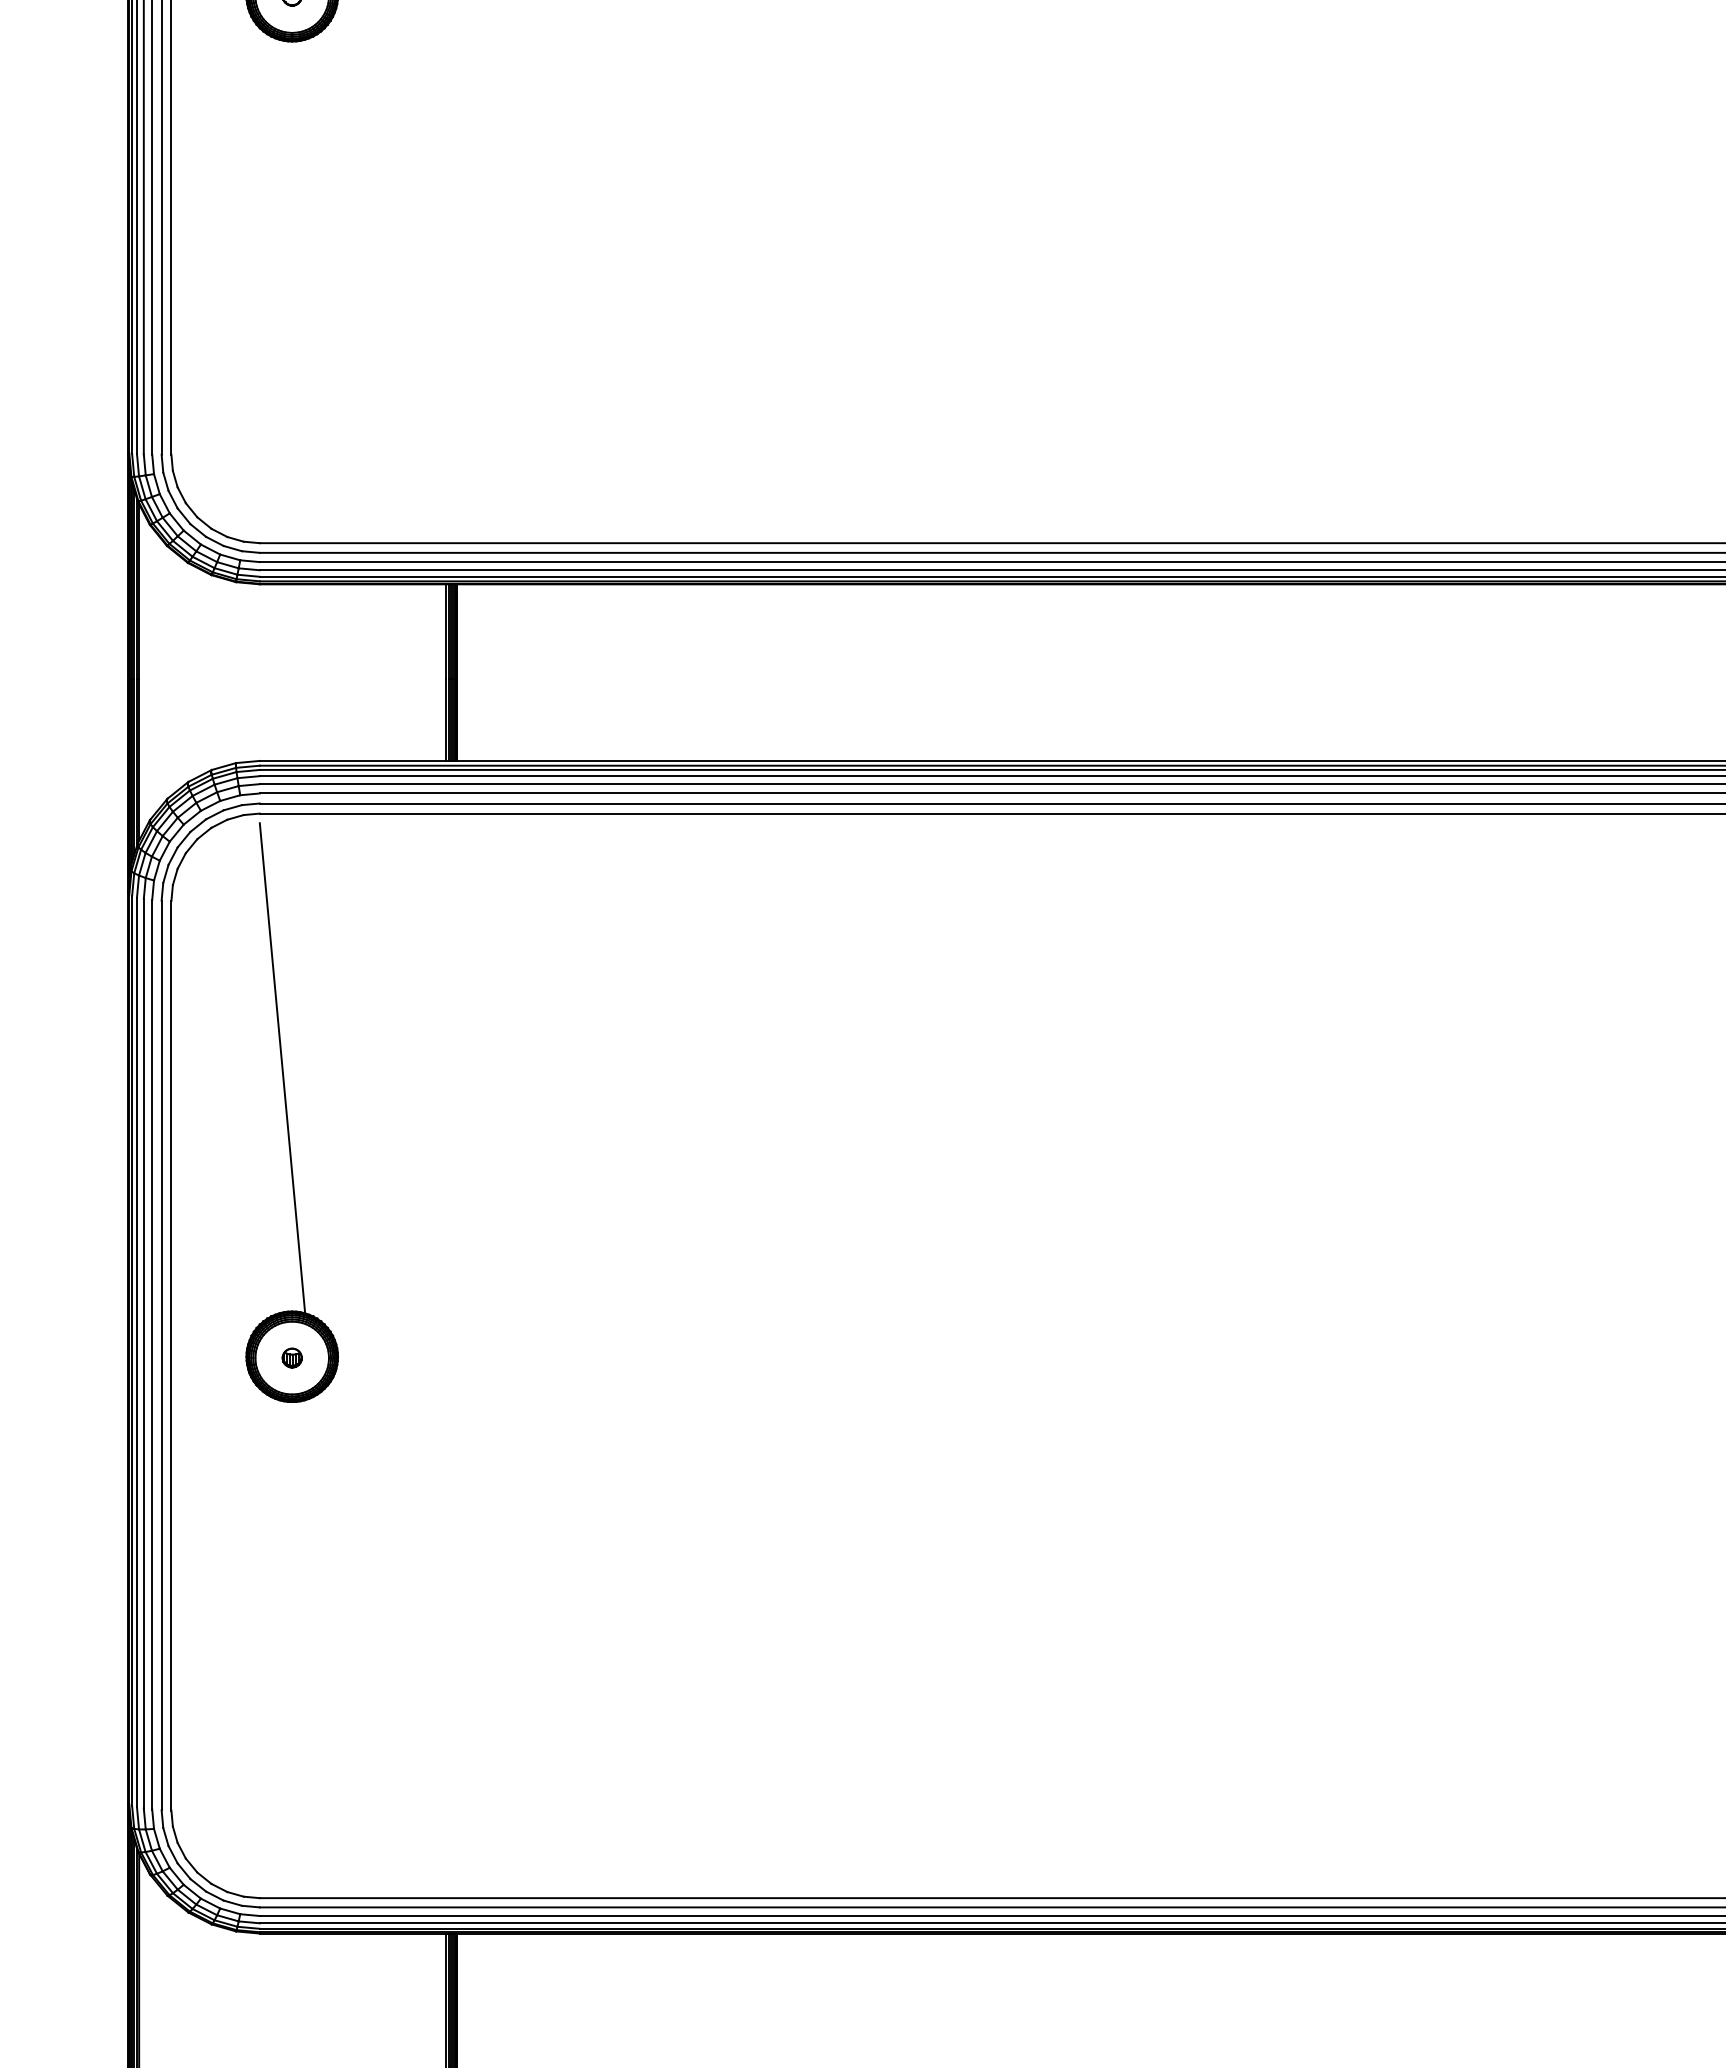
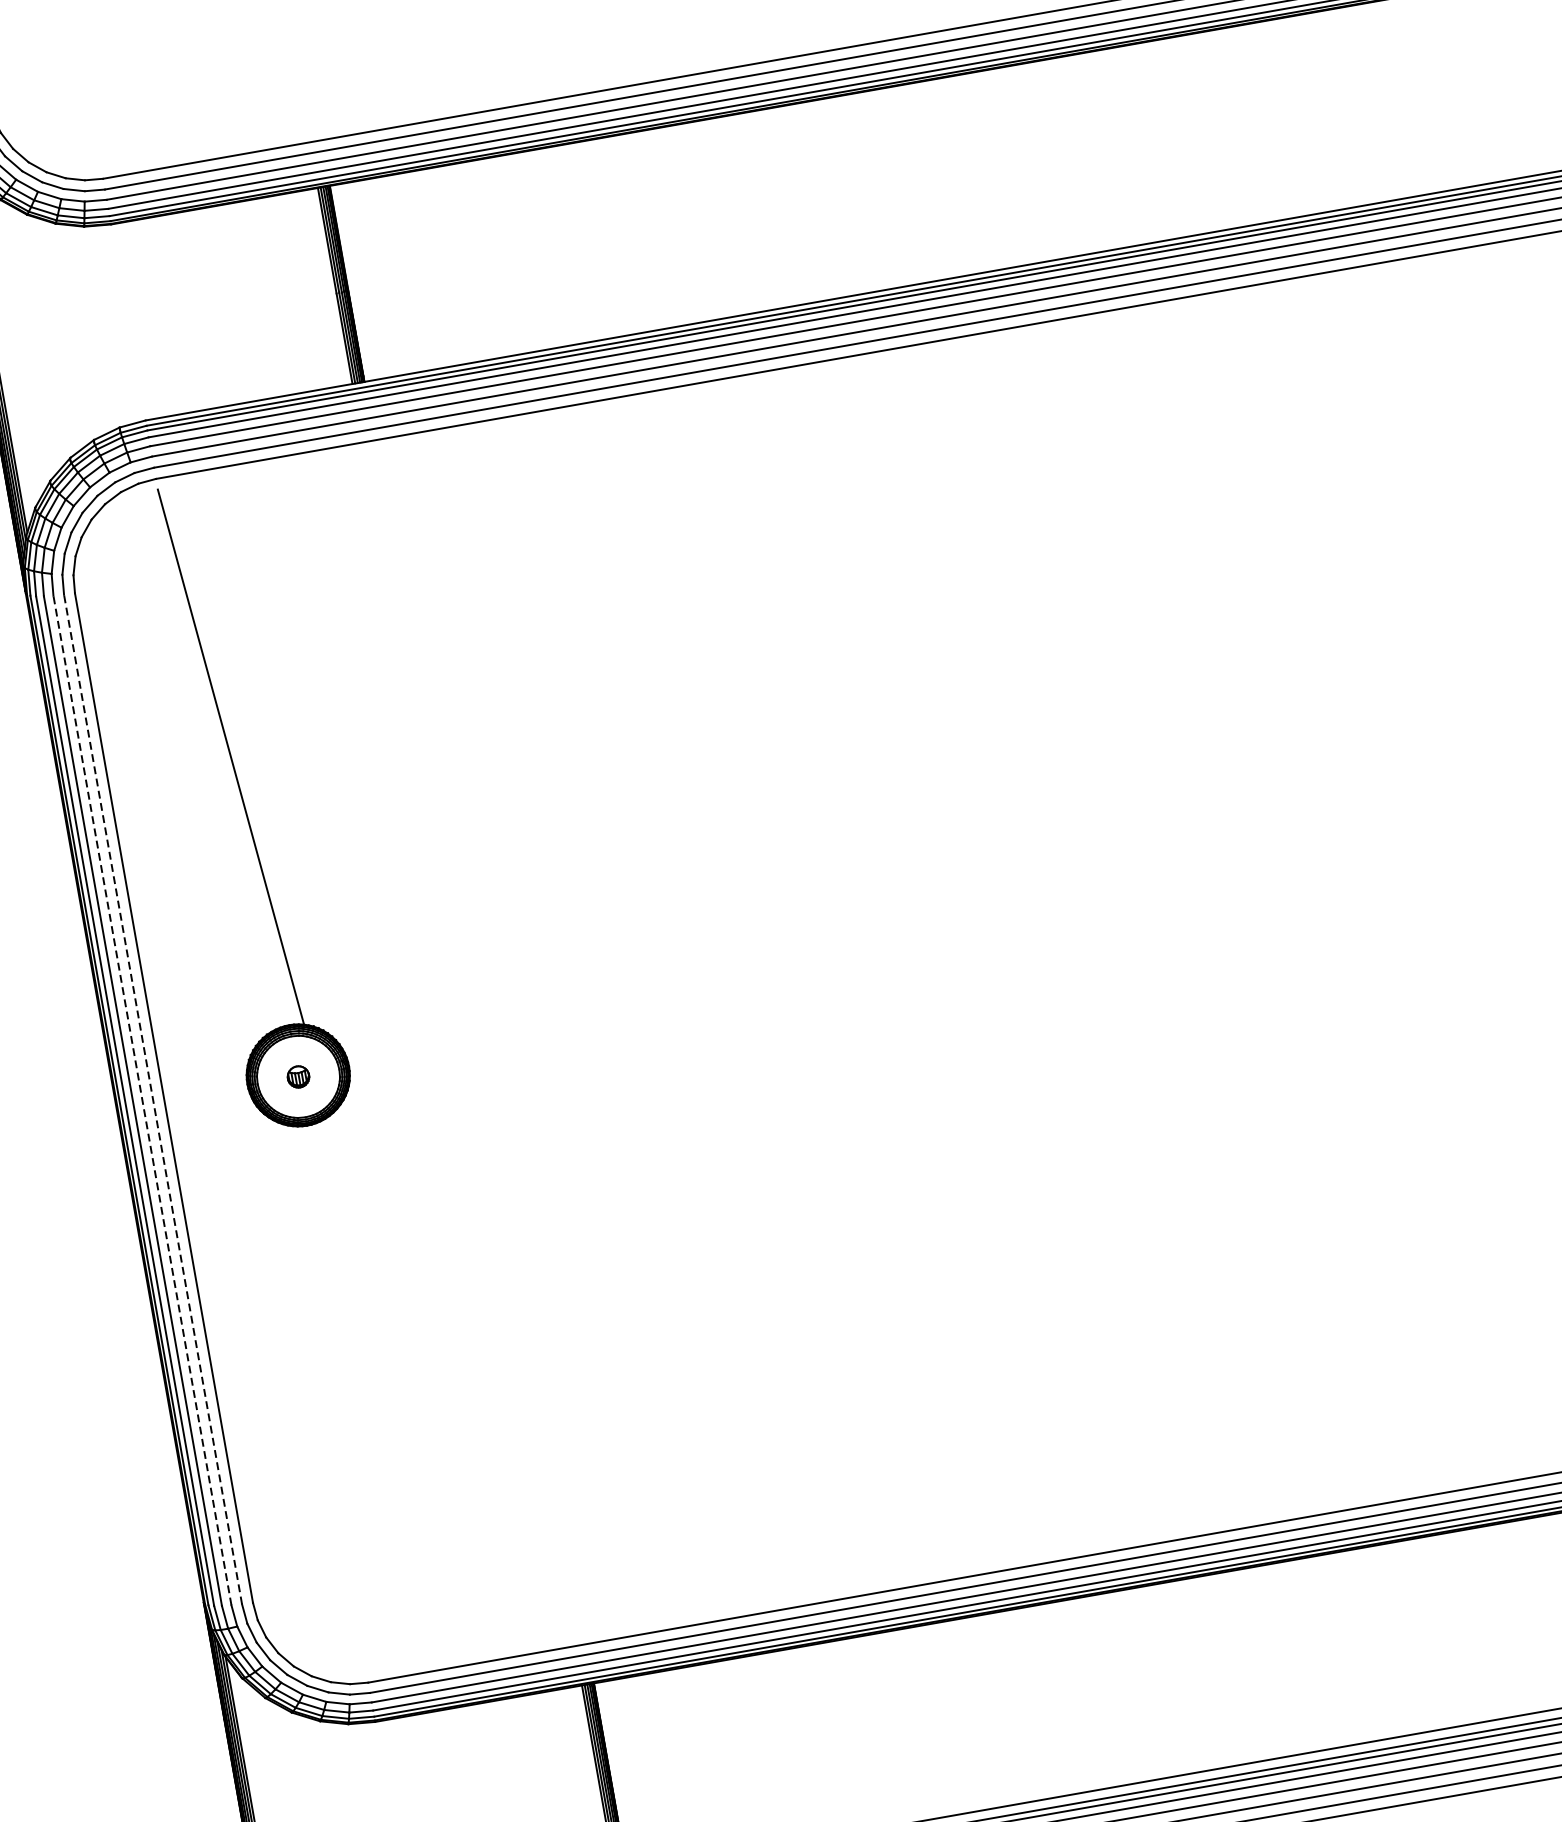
line: (152, 1354) -> (142, 1100), solid -> dashed
line: (161, 1355) -> (152, 1099), solid -> dashed

